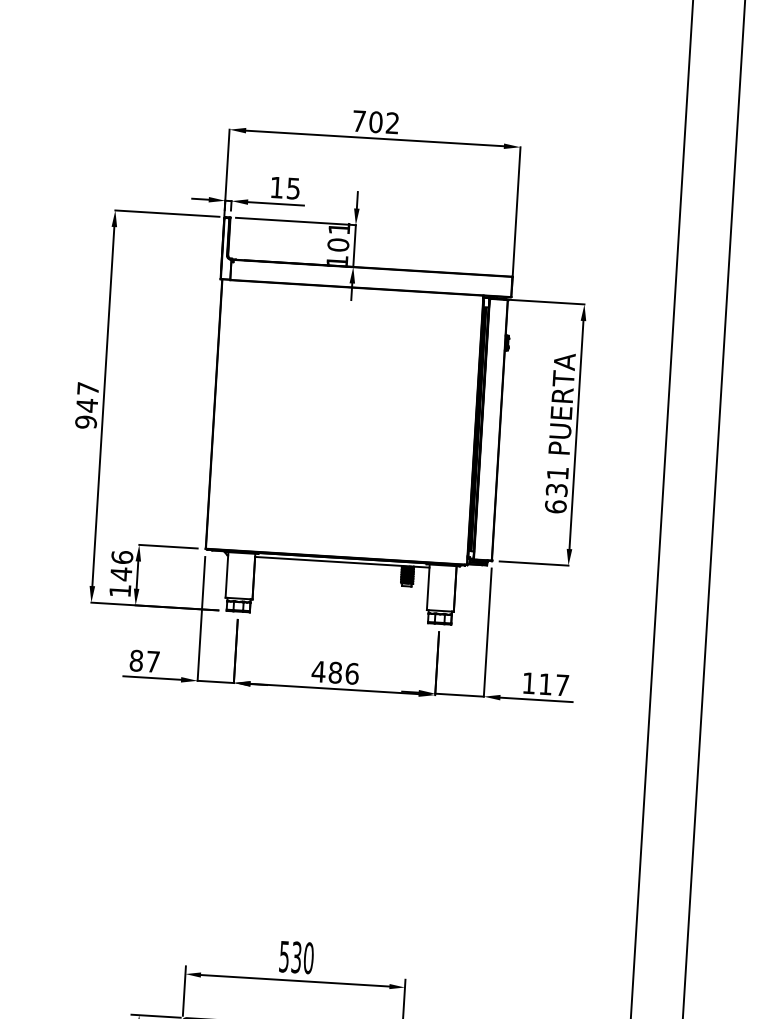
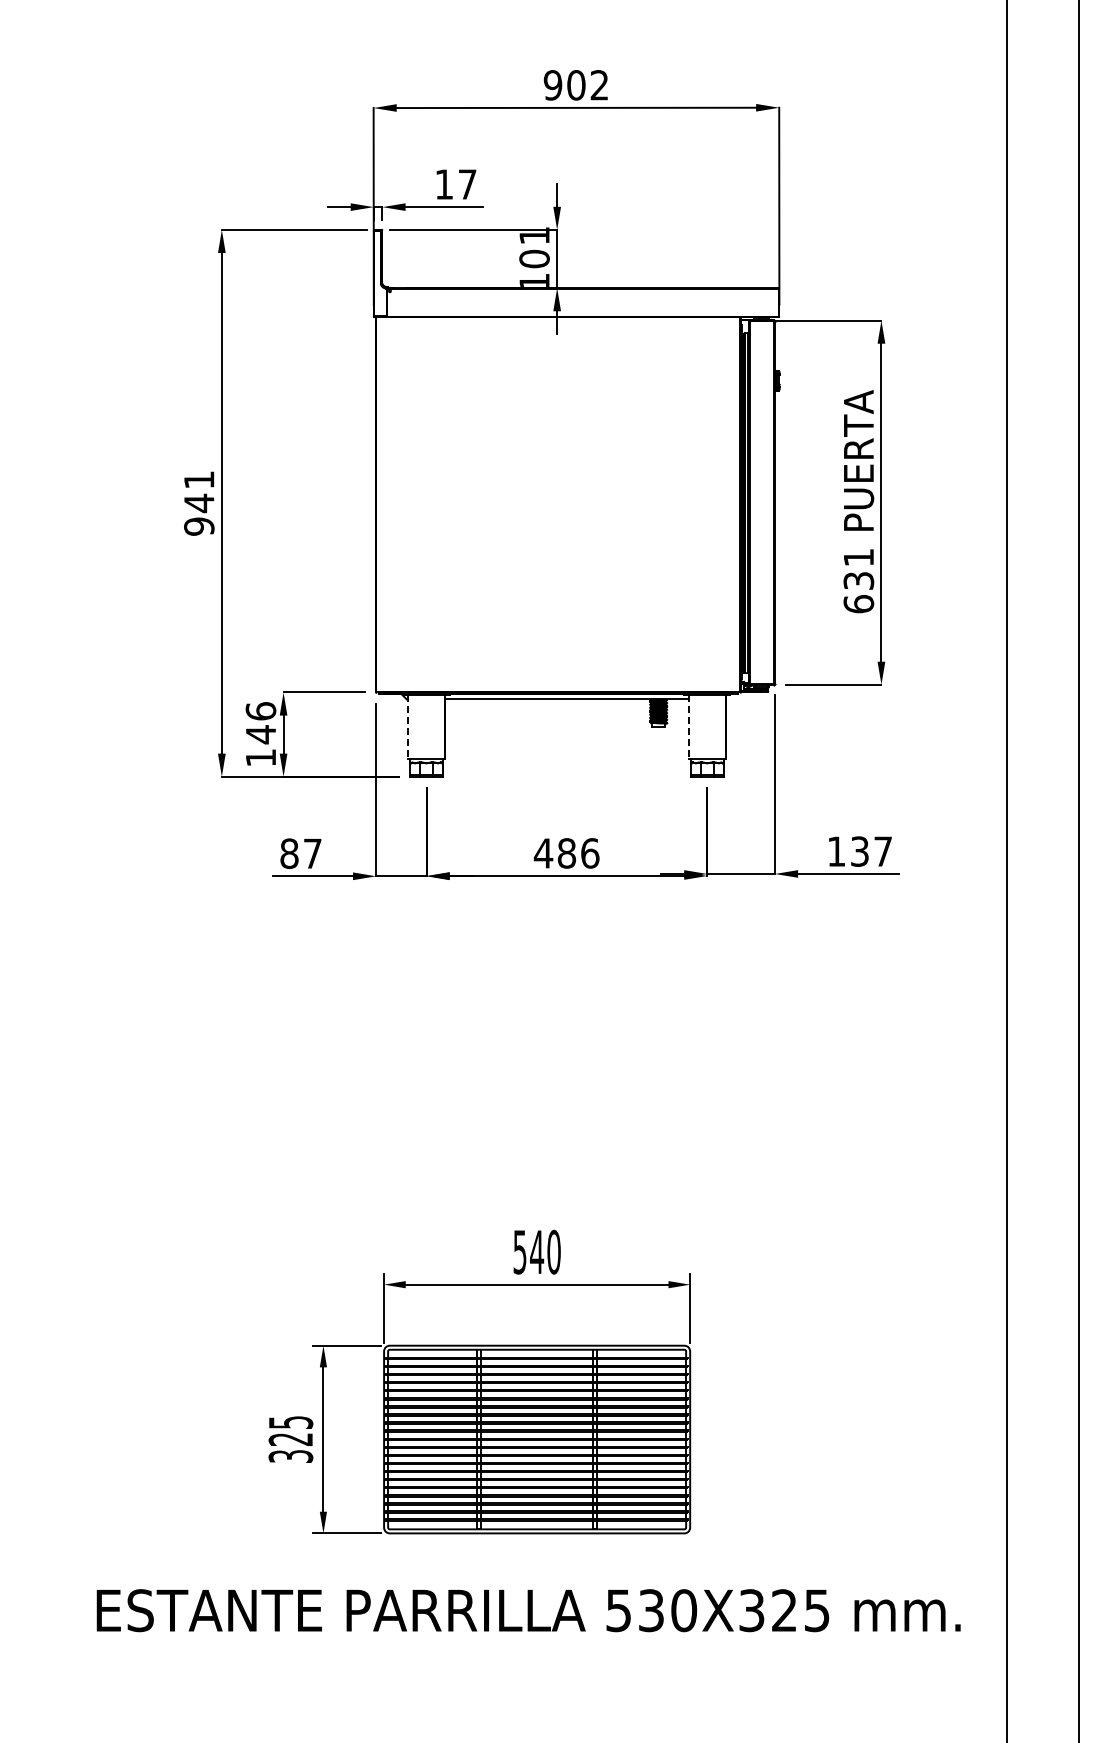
text: (358, 121) -> (552, 85), 702 -> 902
text: (293, 188) -> (467, 184), 15 -> 17
text: (88, 388) -> (199, 479), 947 -> 941
line: (226, 574) -> (407, 726), solid -> dashed
line: (428, 587) -> (688, 726), solid -> dashed
text: (545, 684) -> (859, 851), 117 -> 137
text: (296, 957) -> (537, 1251), 530 -> 540

